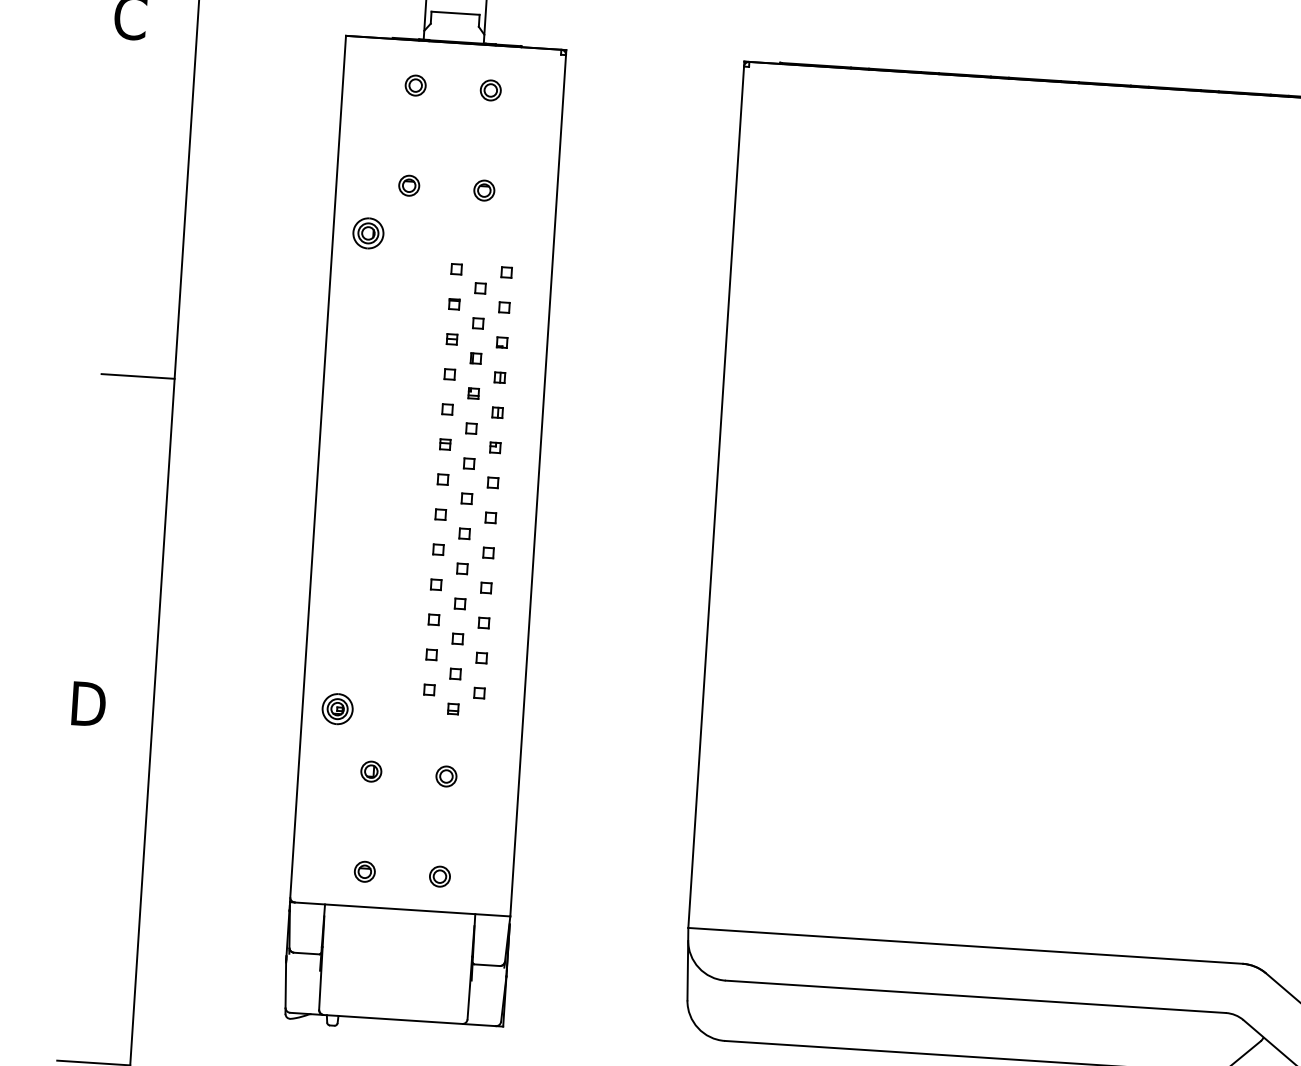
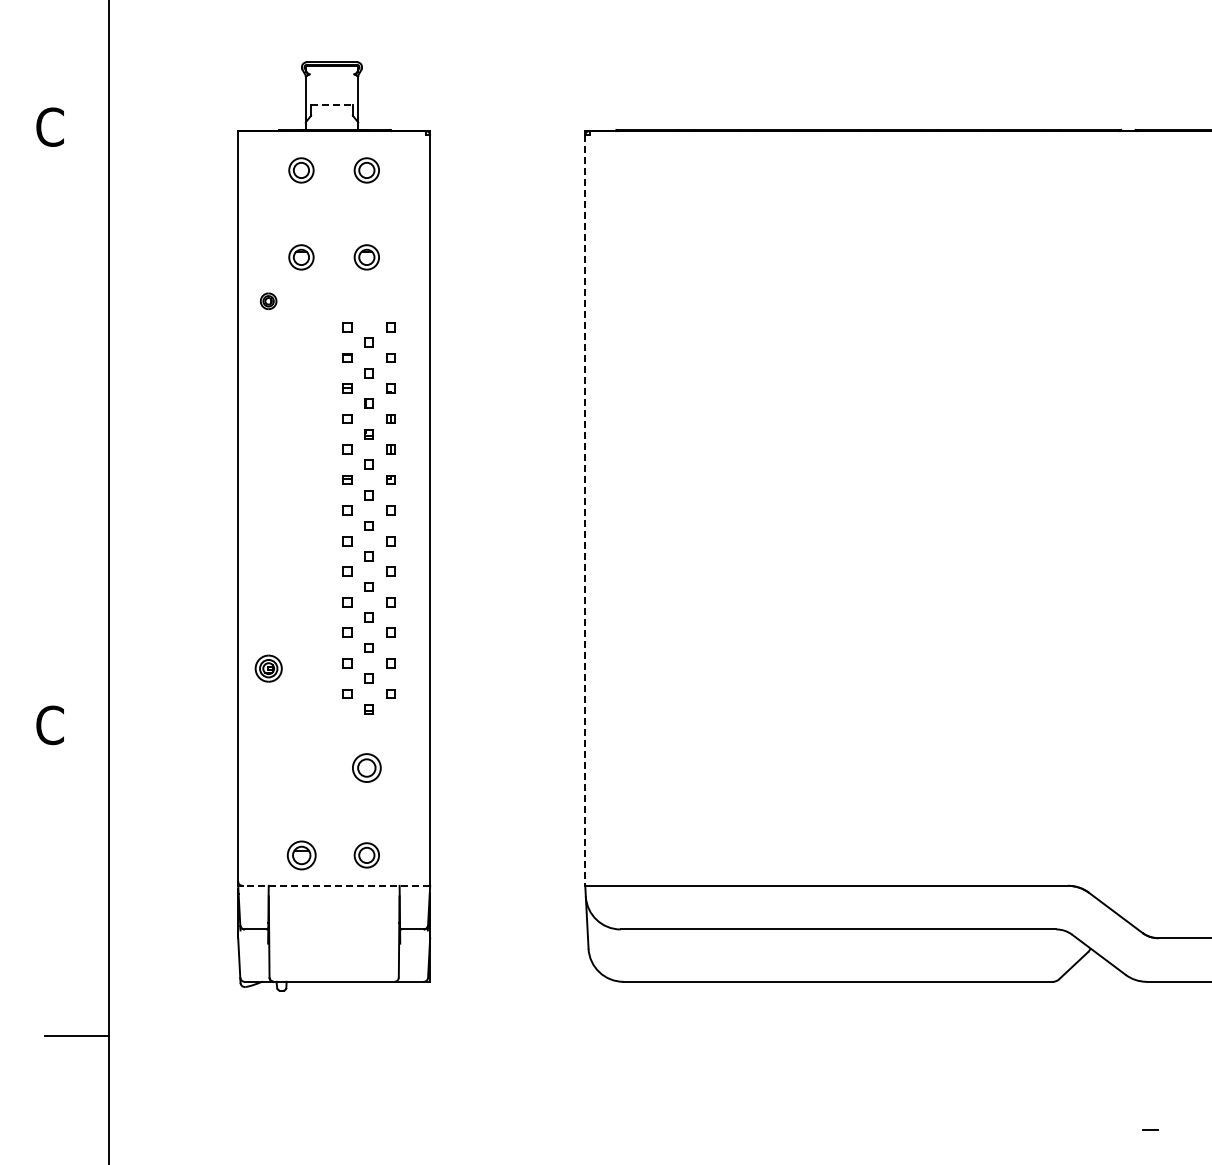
line: (456, 13) -> (332, 105), solid -> dashed
part: (415, 84) -> (301, 169), size x1.4
part: (490, 89) -> (366, 169), size x1.4
part: (409, 185) -> (301, 257), size x1.4
part: (483, 190) -> (366, 257), size x1.4
part: (368, 233) -> (268, 301), size x0.6
line: (137, 376) -> (76, 438), removed
line: (716, 498) -> (585, 511), solid -> dashed
text: (87, 704) -> (51, 725), D -> C
part: (337, 708) -> (268, 668), moved
part: (370, 770) -> (300, 767), removed
part: (446, 775) -> (366, 767), size x1.6
part: (363, 870) -> (300, 854), size x1.6
part: (439, 875) -> (366, 854), size x1.4
line: (402, 909) -> (336, 885), solid -> dashed

